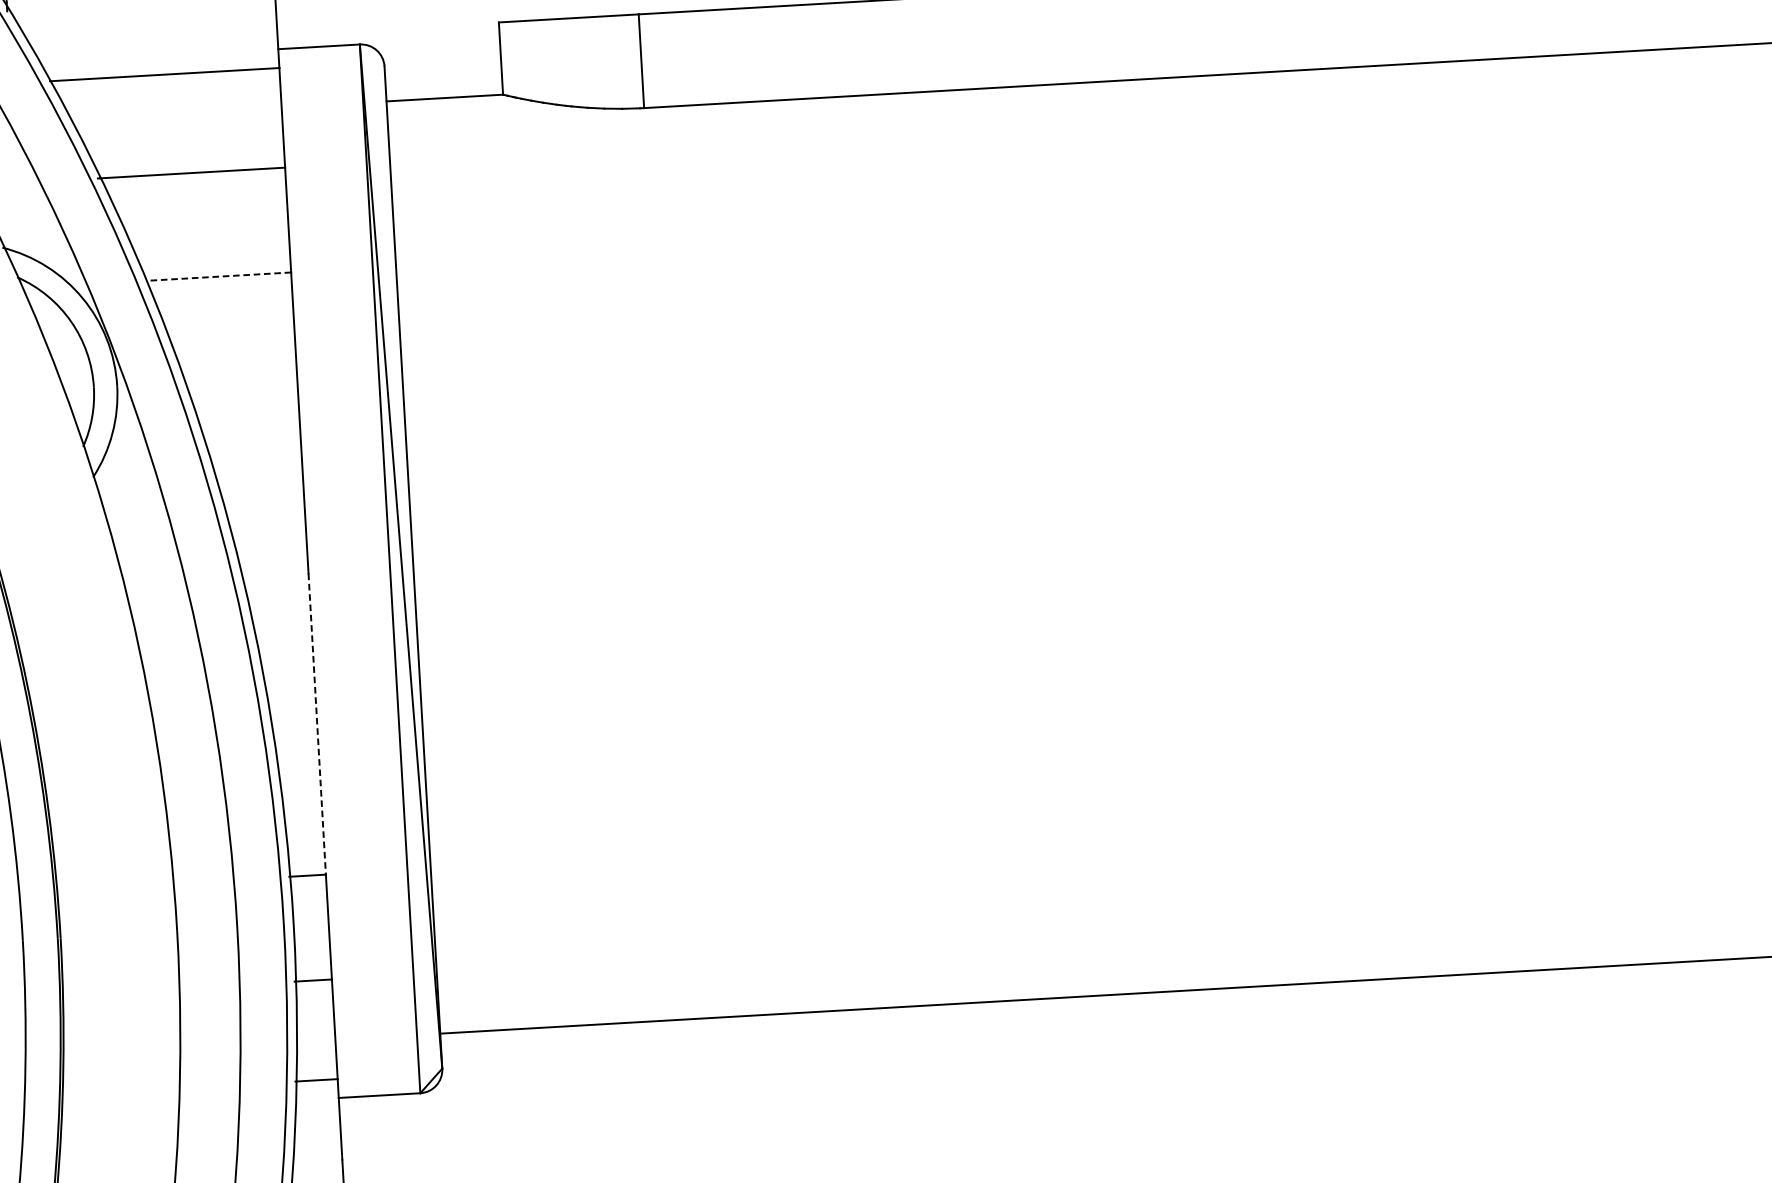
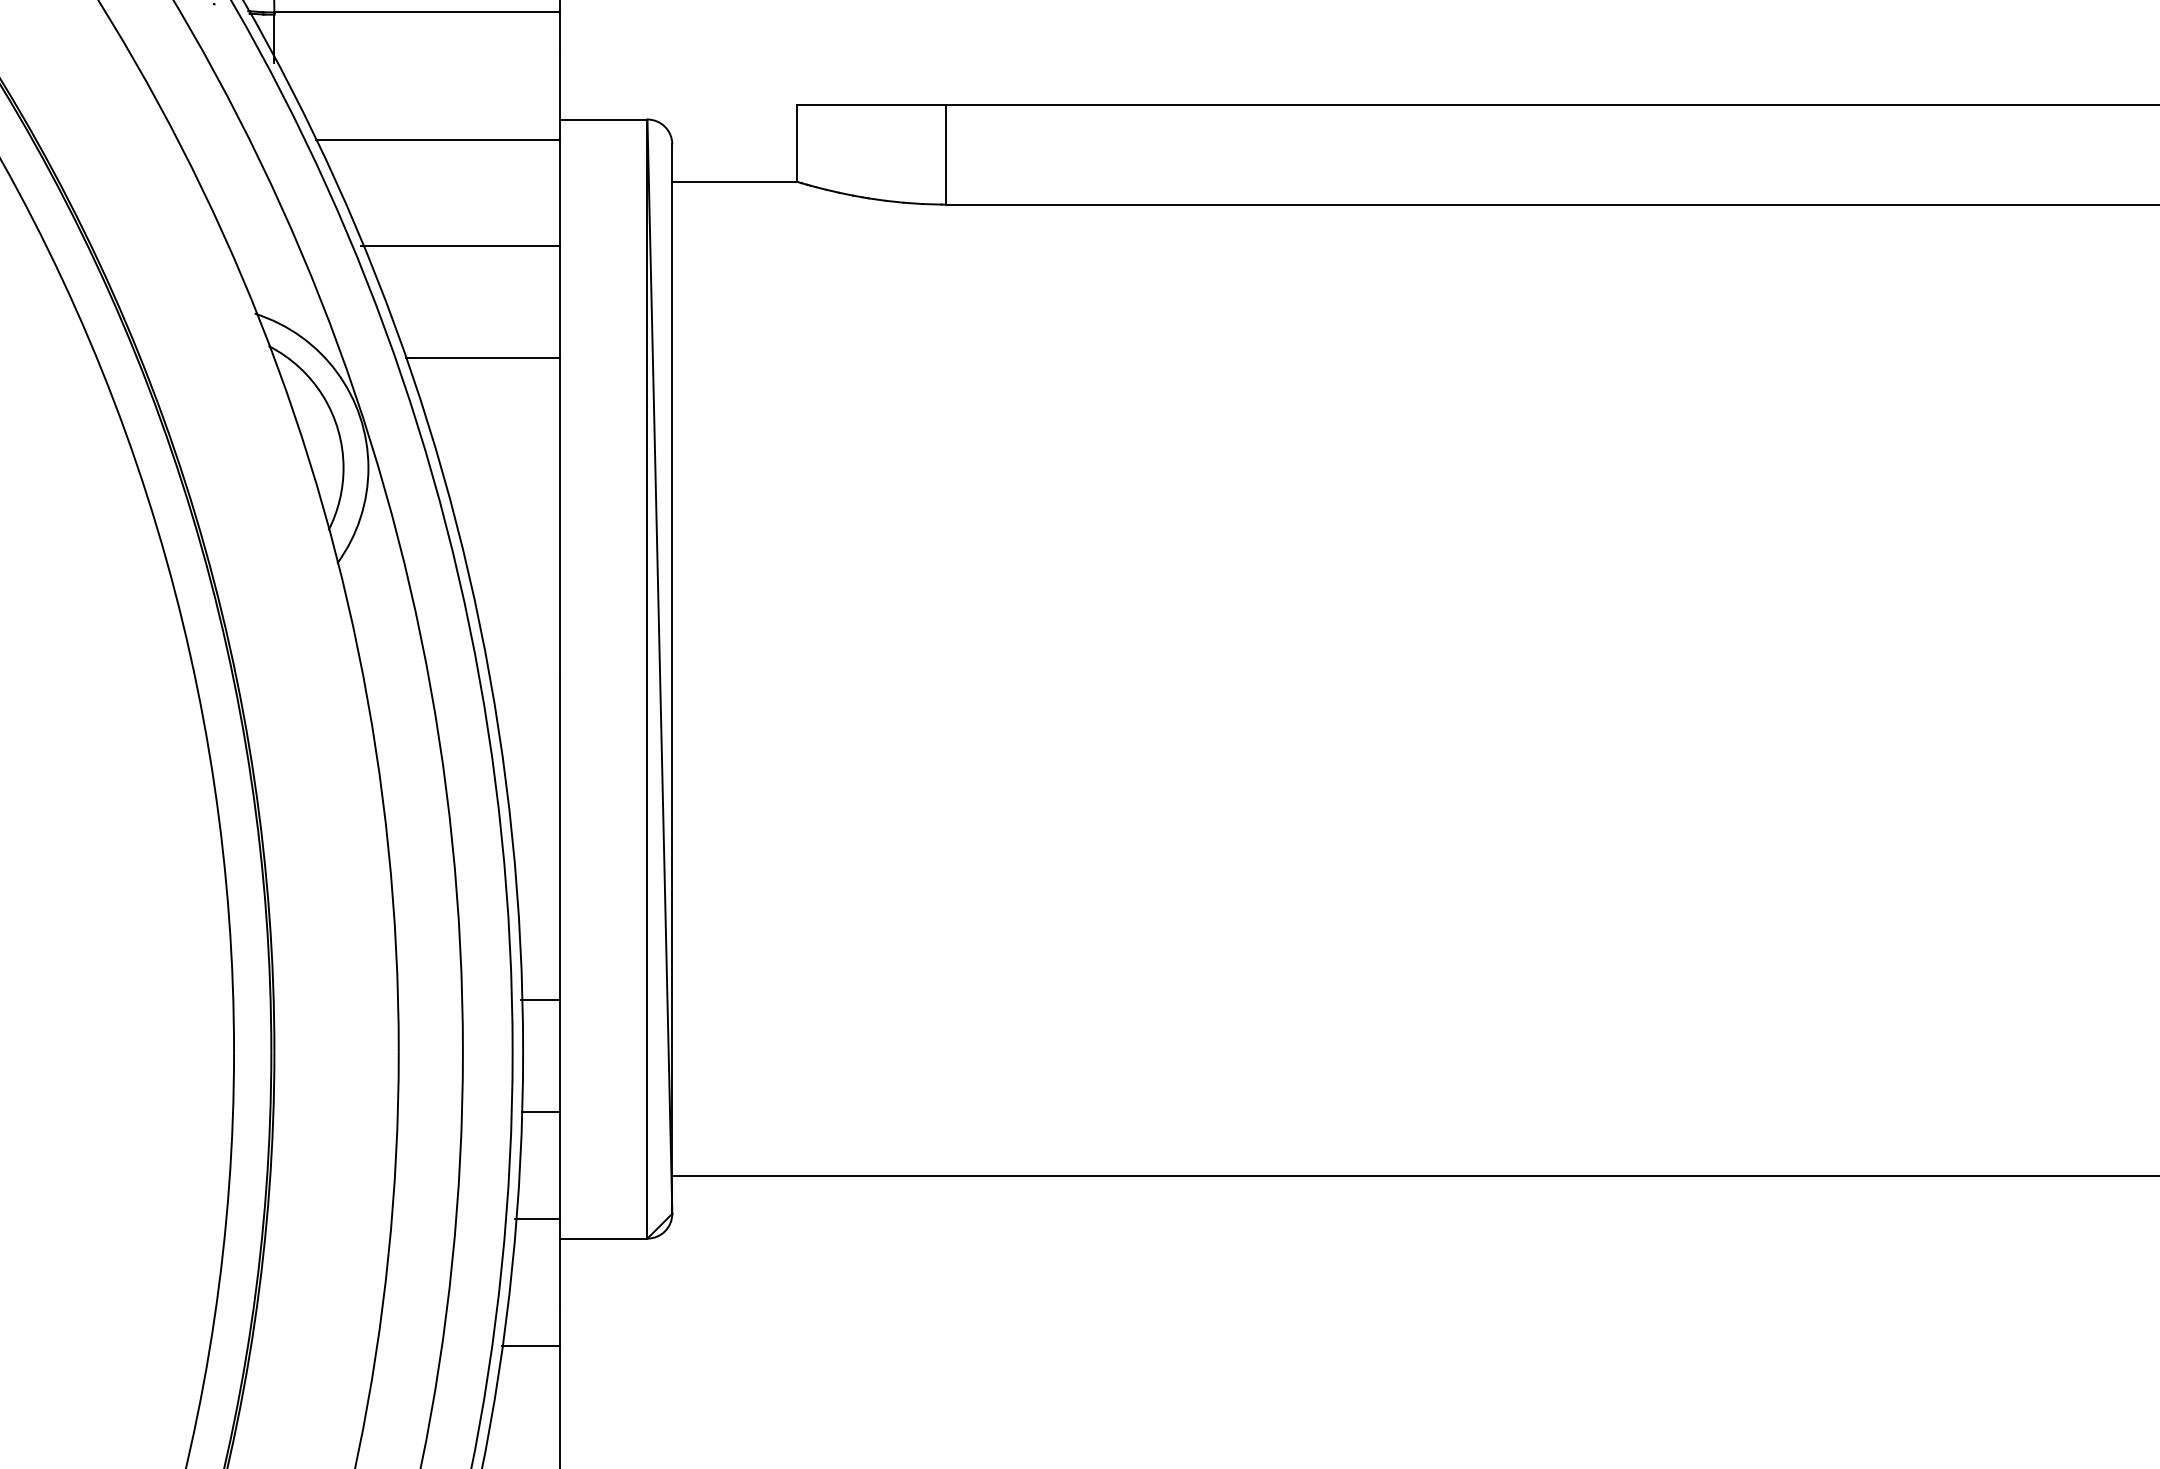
line: (218, 276) -> (482, 357), dashed -> solid
line: (317, 723) -> (560, 839), dashed -> solid

